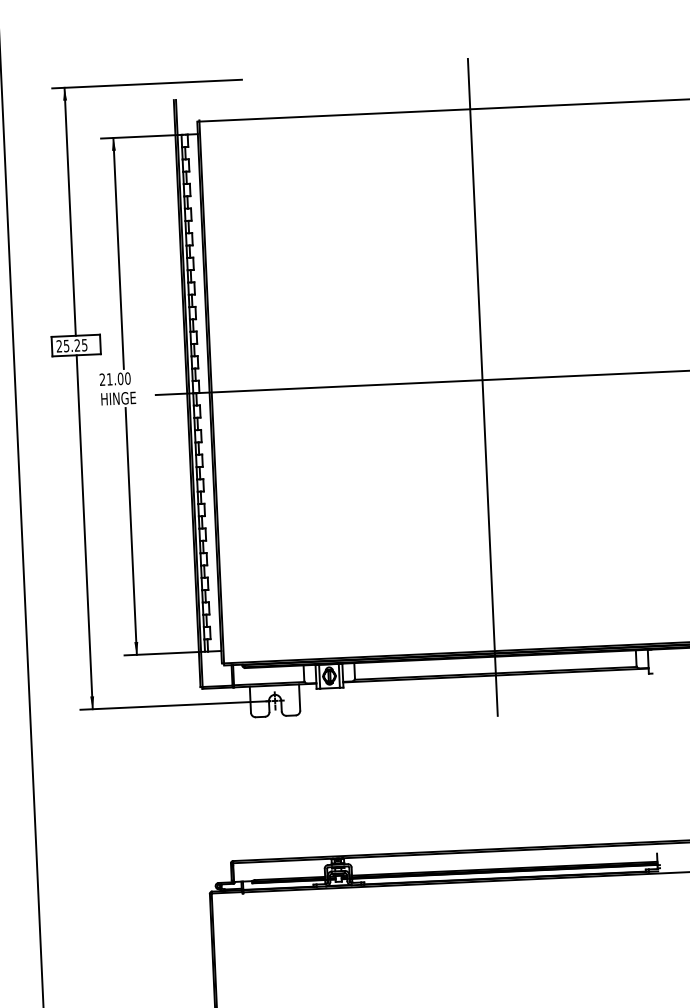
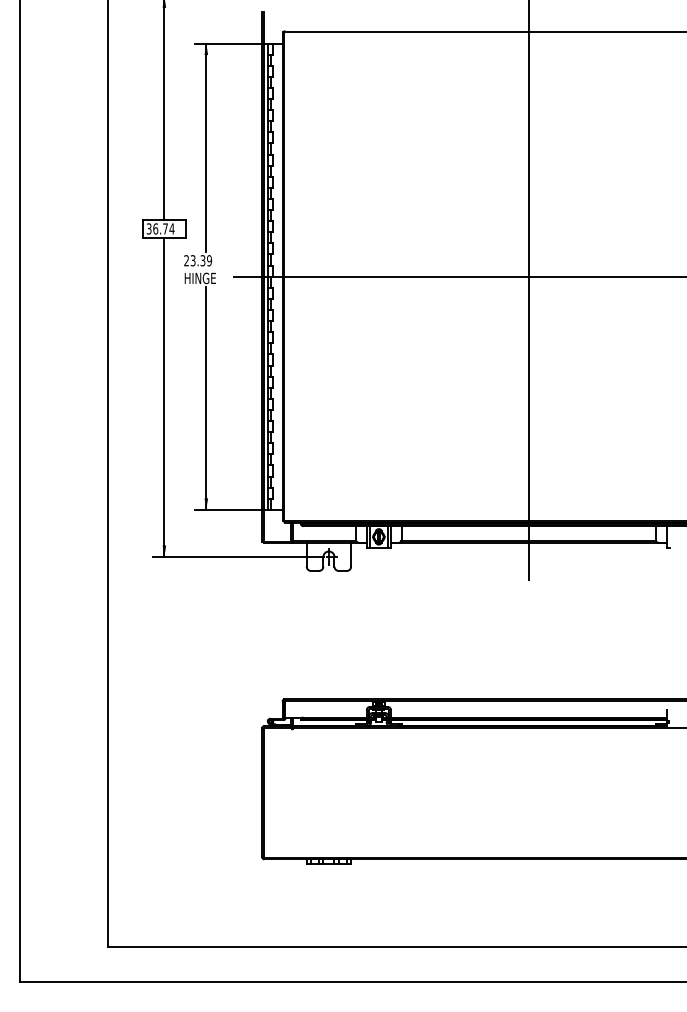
text: (71, 345) -> (160, 228), 25.25 -> 36.74
text: (117, 378) -> (200, 260), 21.00 -> 23.39

